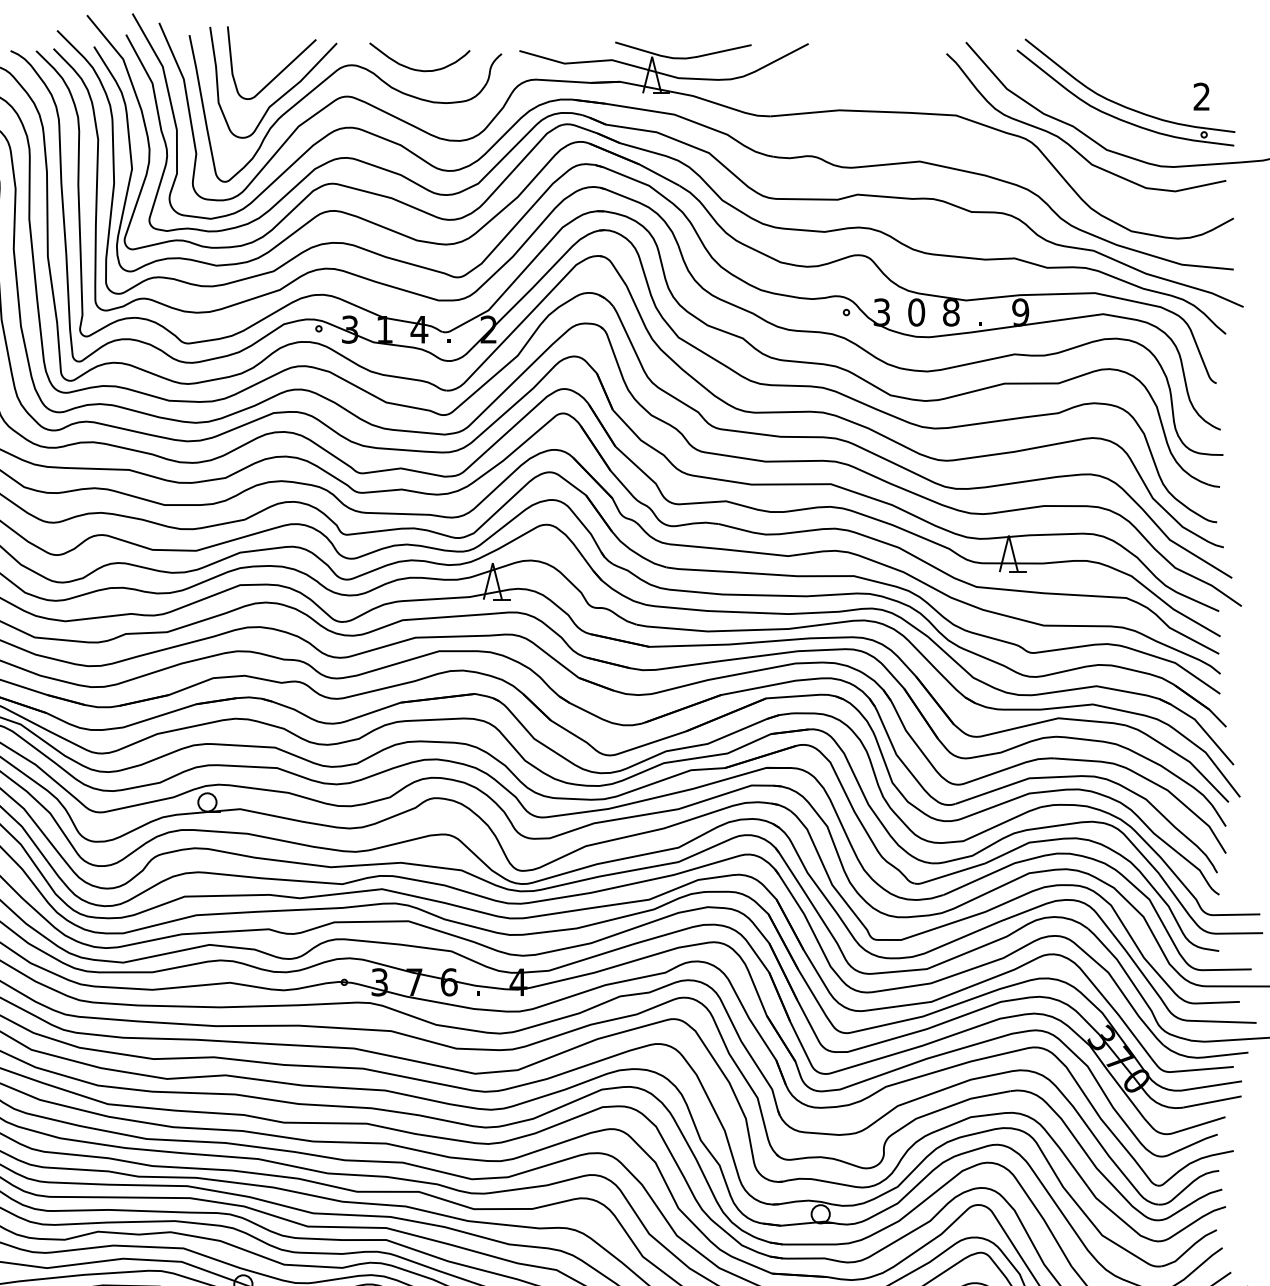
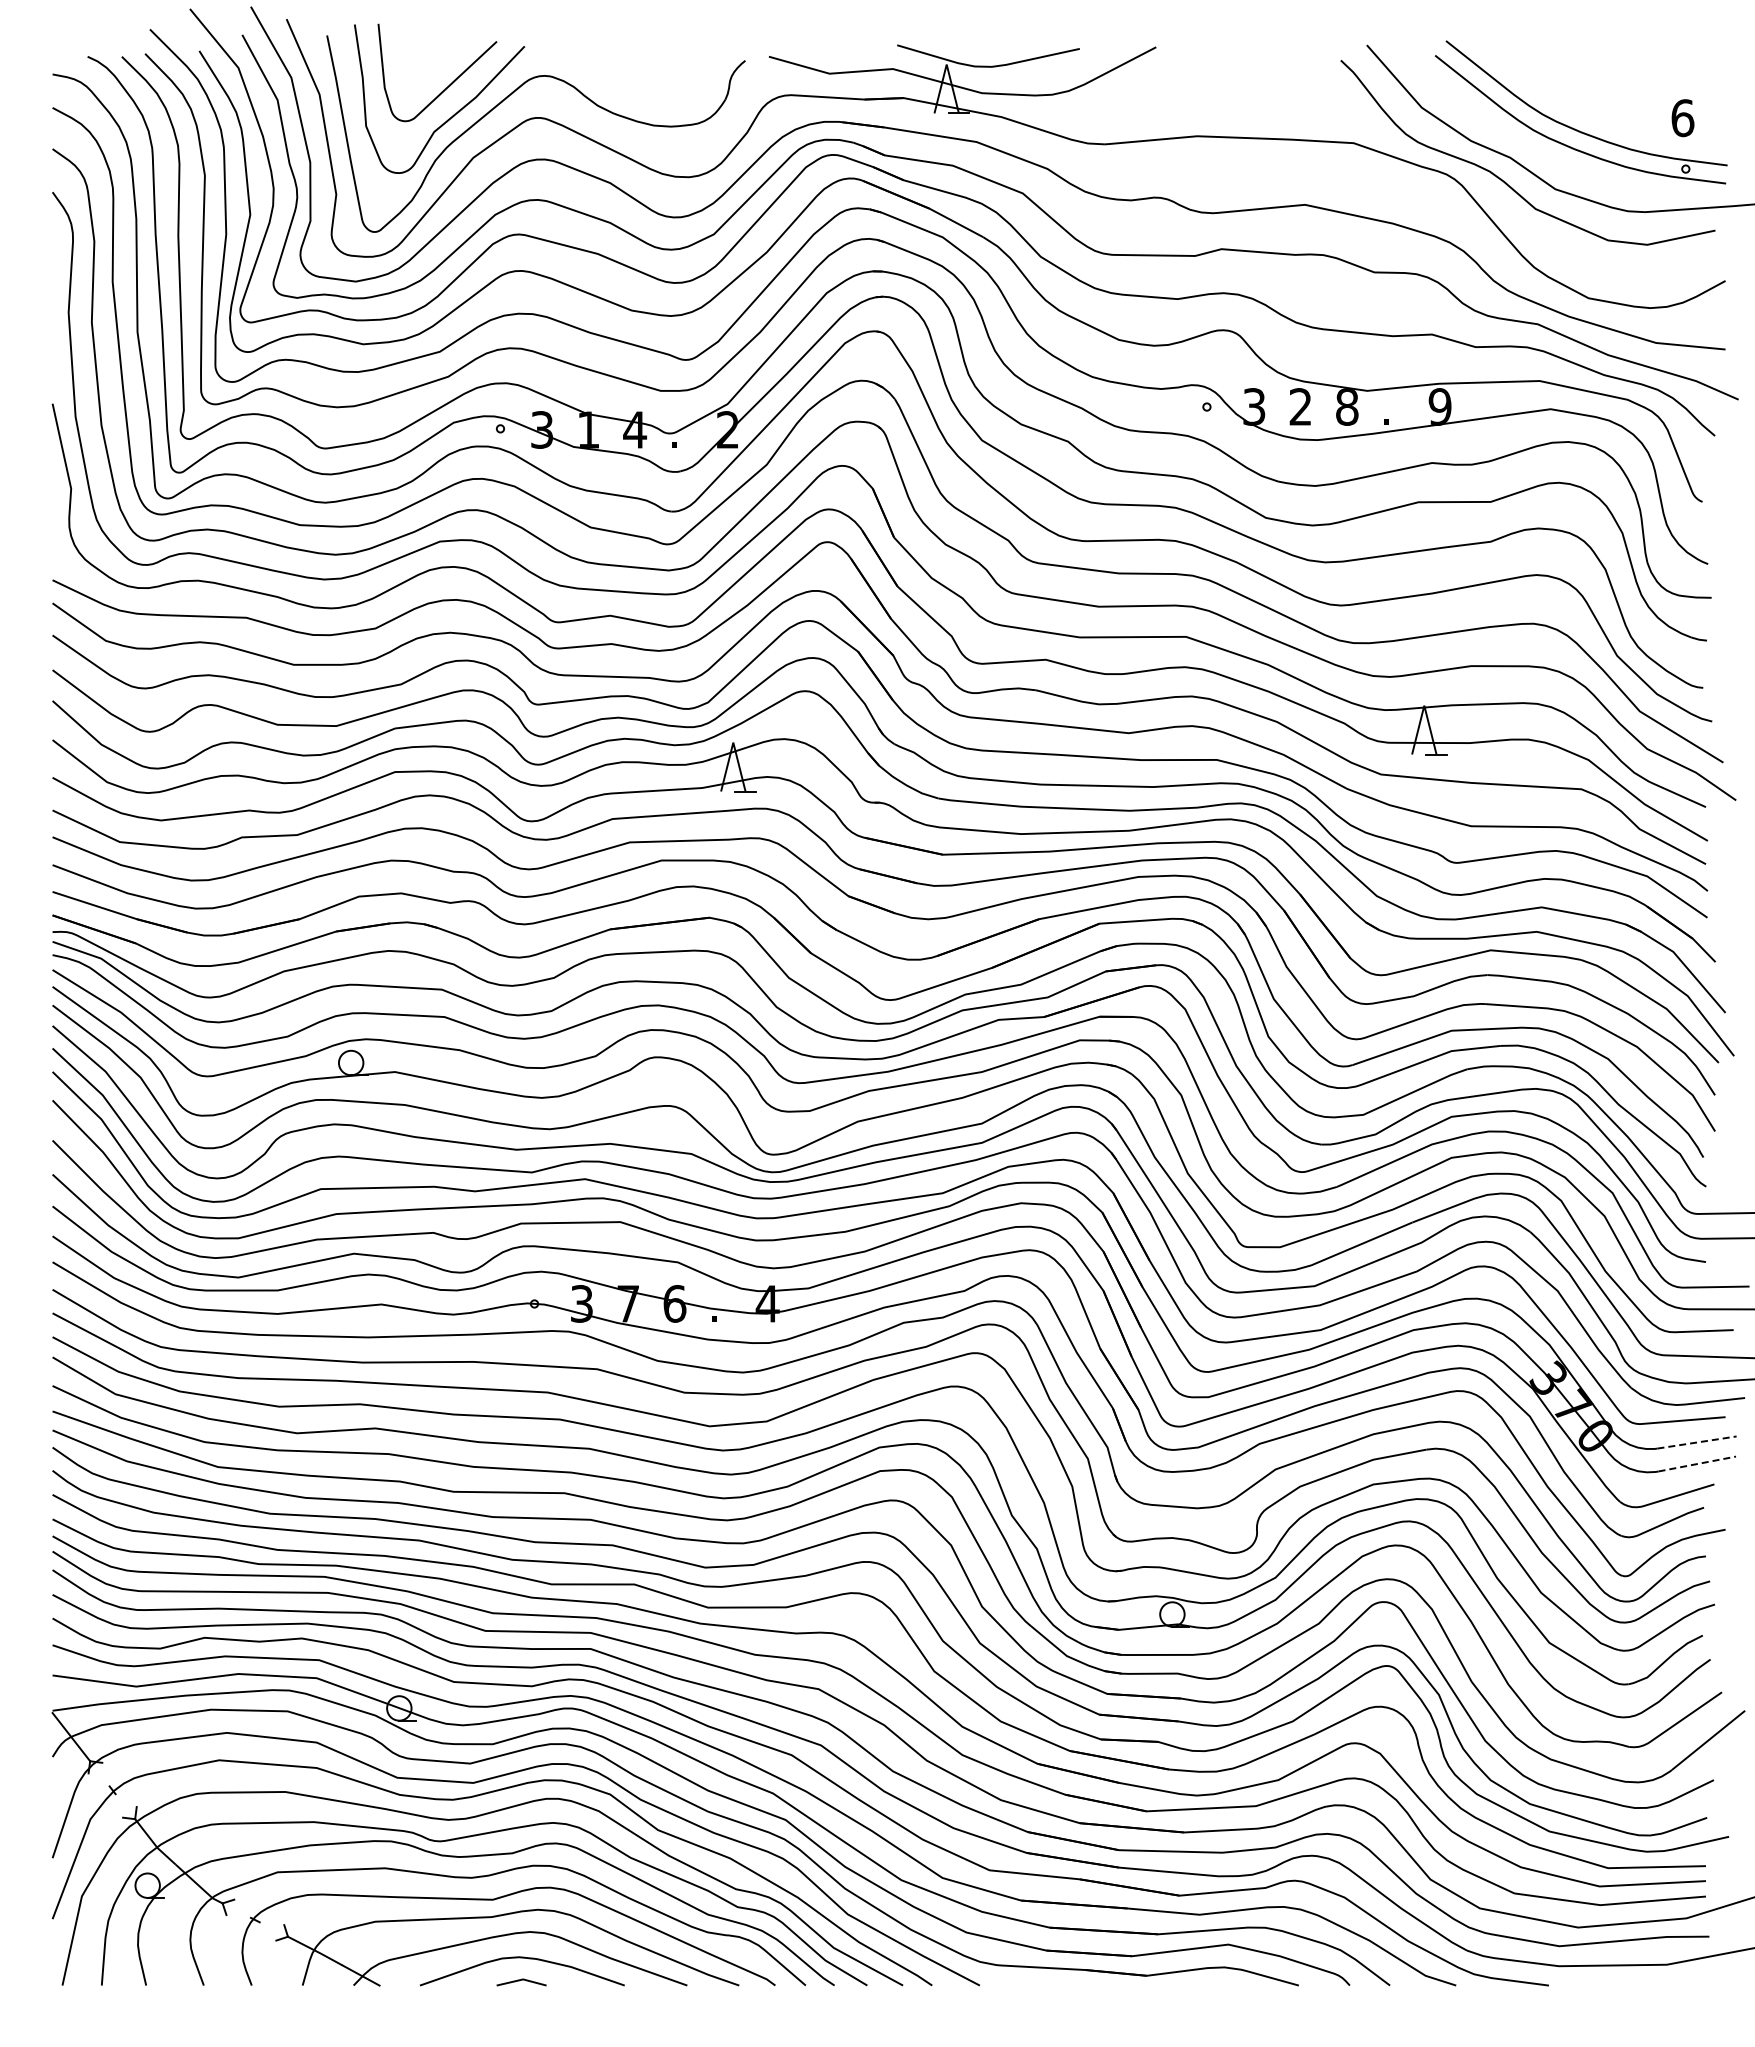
curve: (418, 69) -> (633, 81), removed
text: (1201, 97) -> (1682, 118), 2 -> 6
text: (916, 312) -> (1300, 406), 0 -> 2
line: (1212, 1085) -> (1697, 1442), solid -> dashed
line: (1212, 1101) -> (1697, 1463), solid -> dashed

